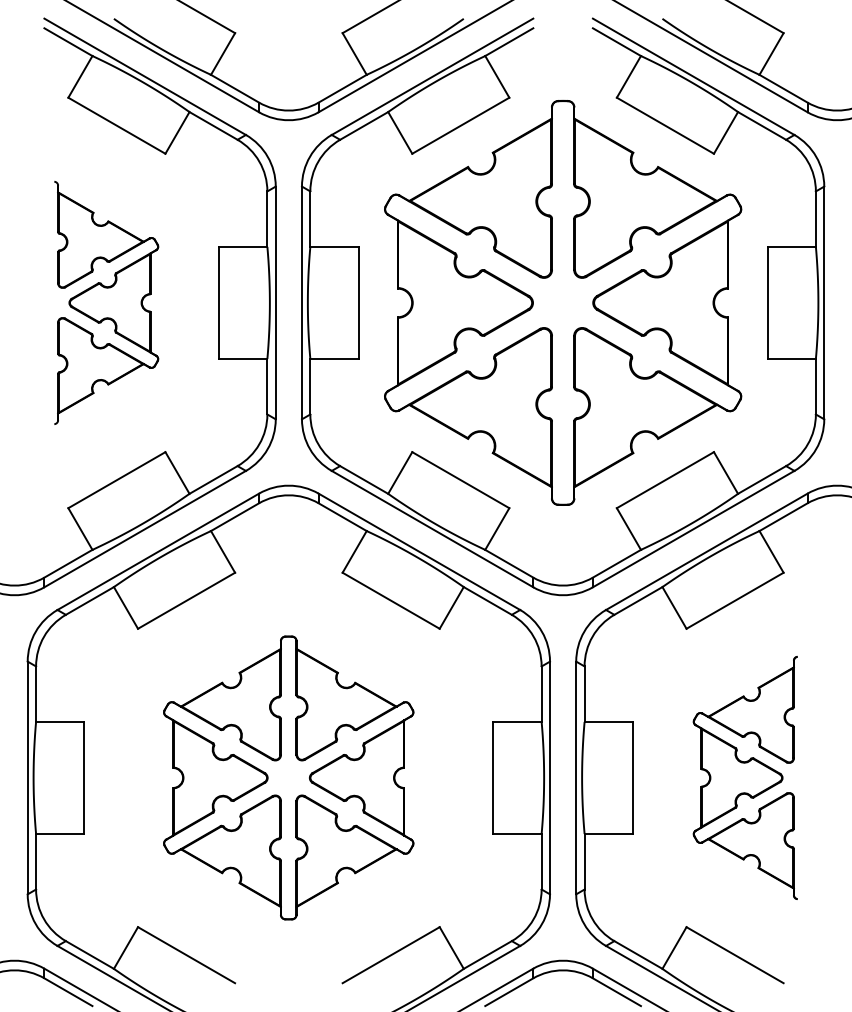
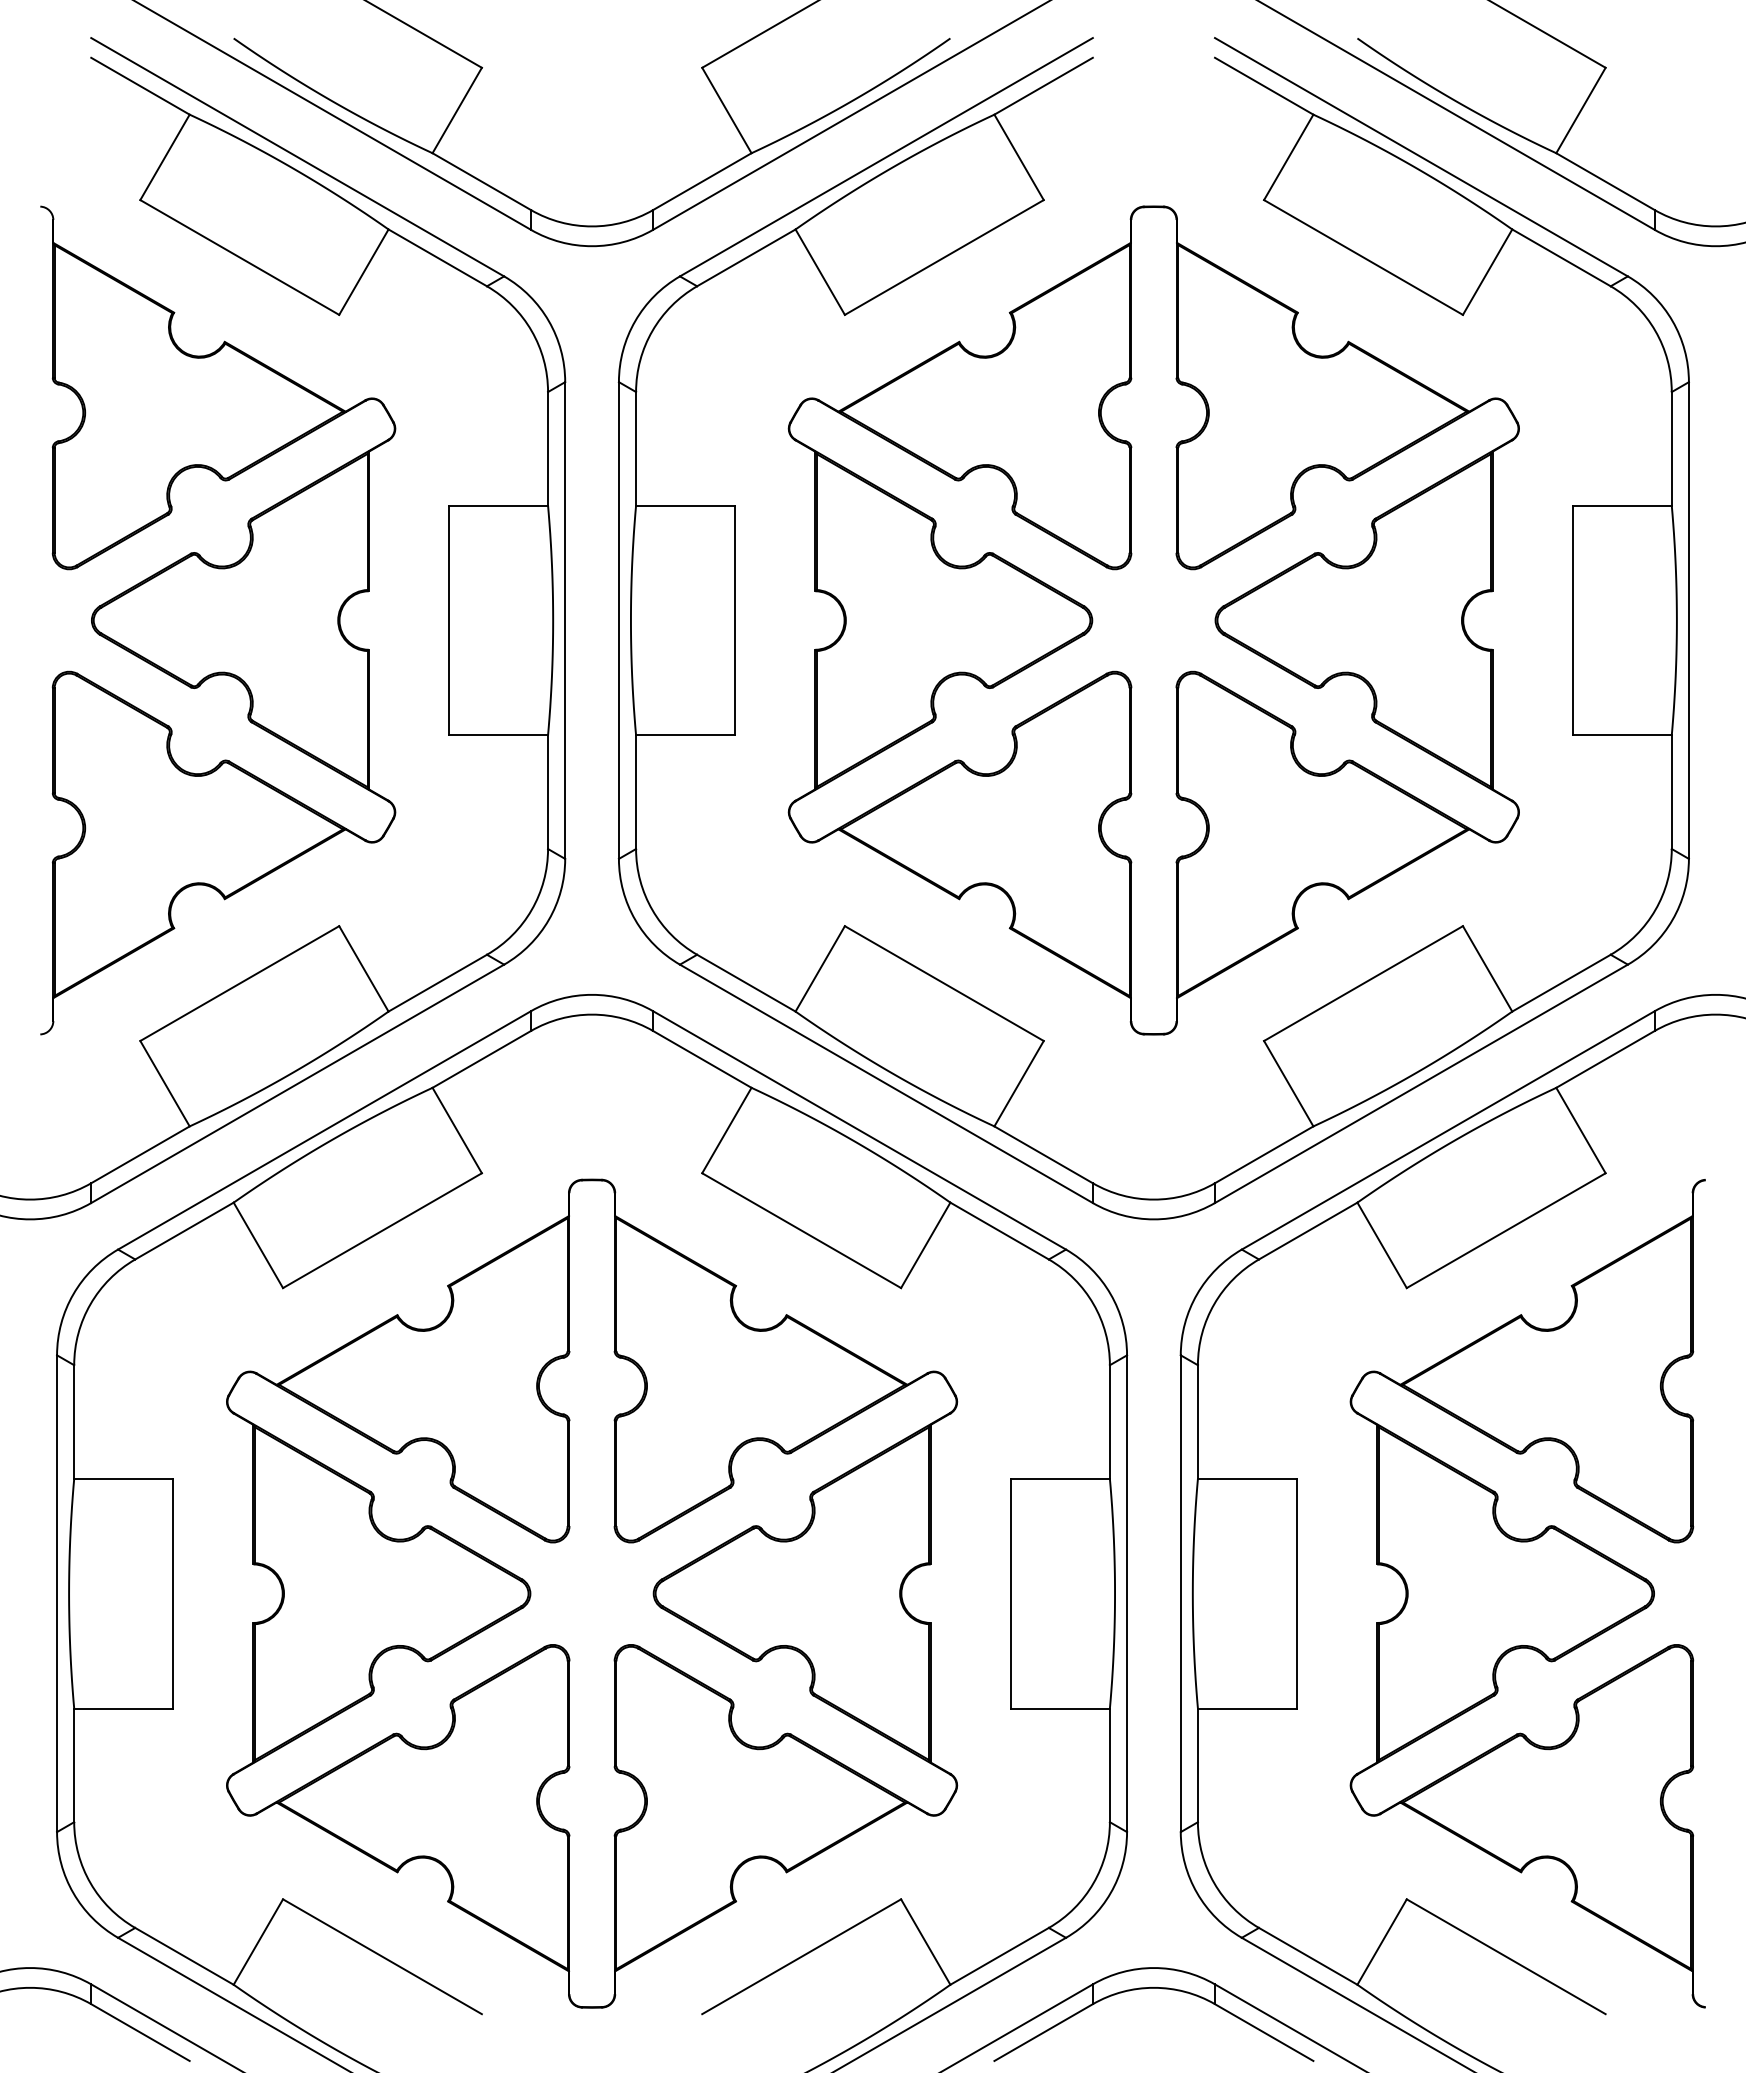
part: (106, 302) -> (218, 619), size x1.67
part: (288, 777) -> (591, 1592), size x1.43
part: (745, 777) -> (1527, 1592), size x1.67

